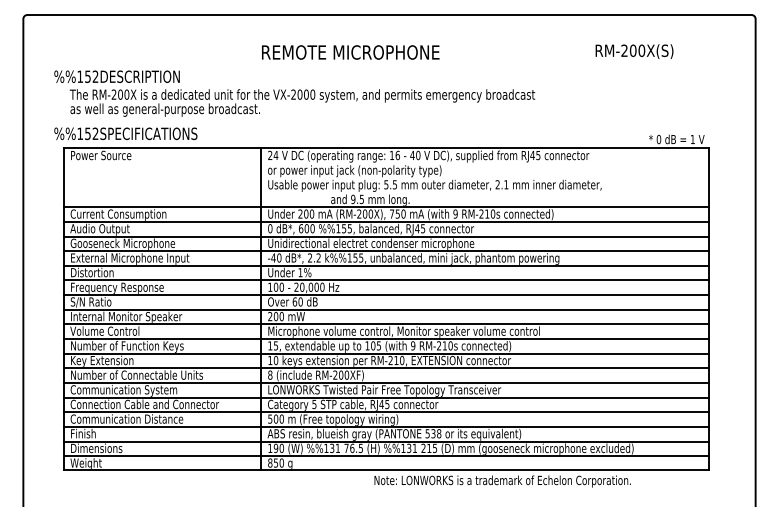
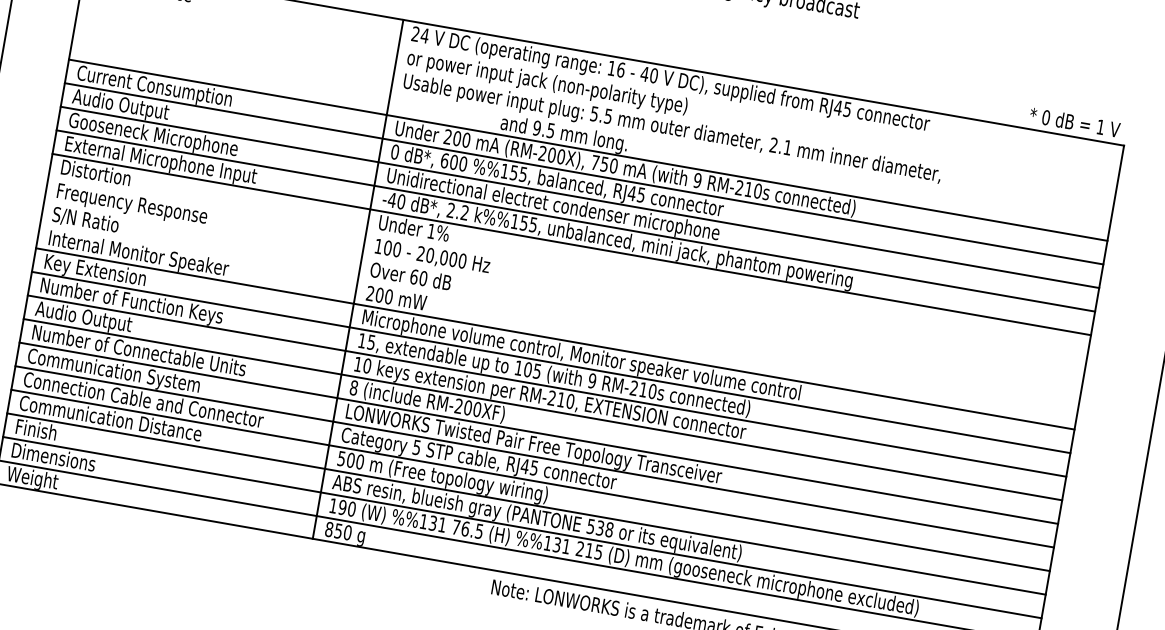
line: (386, 280) -> (567, 268), removed
line: (386, 295) -> (563, 292), removed
line: (386, 309) -> (559, 314), removed
text: (104, 331) -> (99, 271), Volume Control -> Key Extension
text: (101, 360) -> (86, 316), Key Extension -> Audio Output

